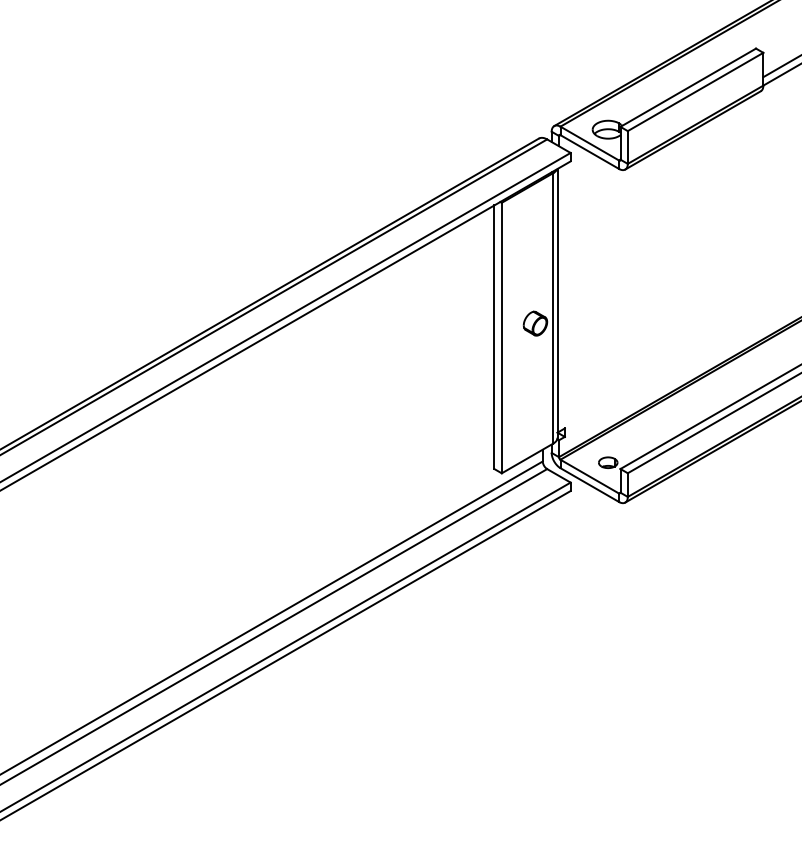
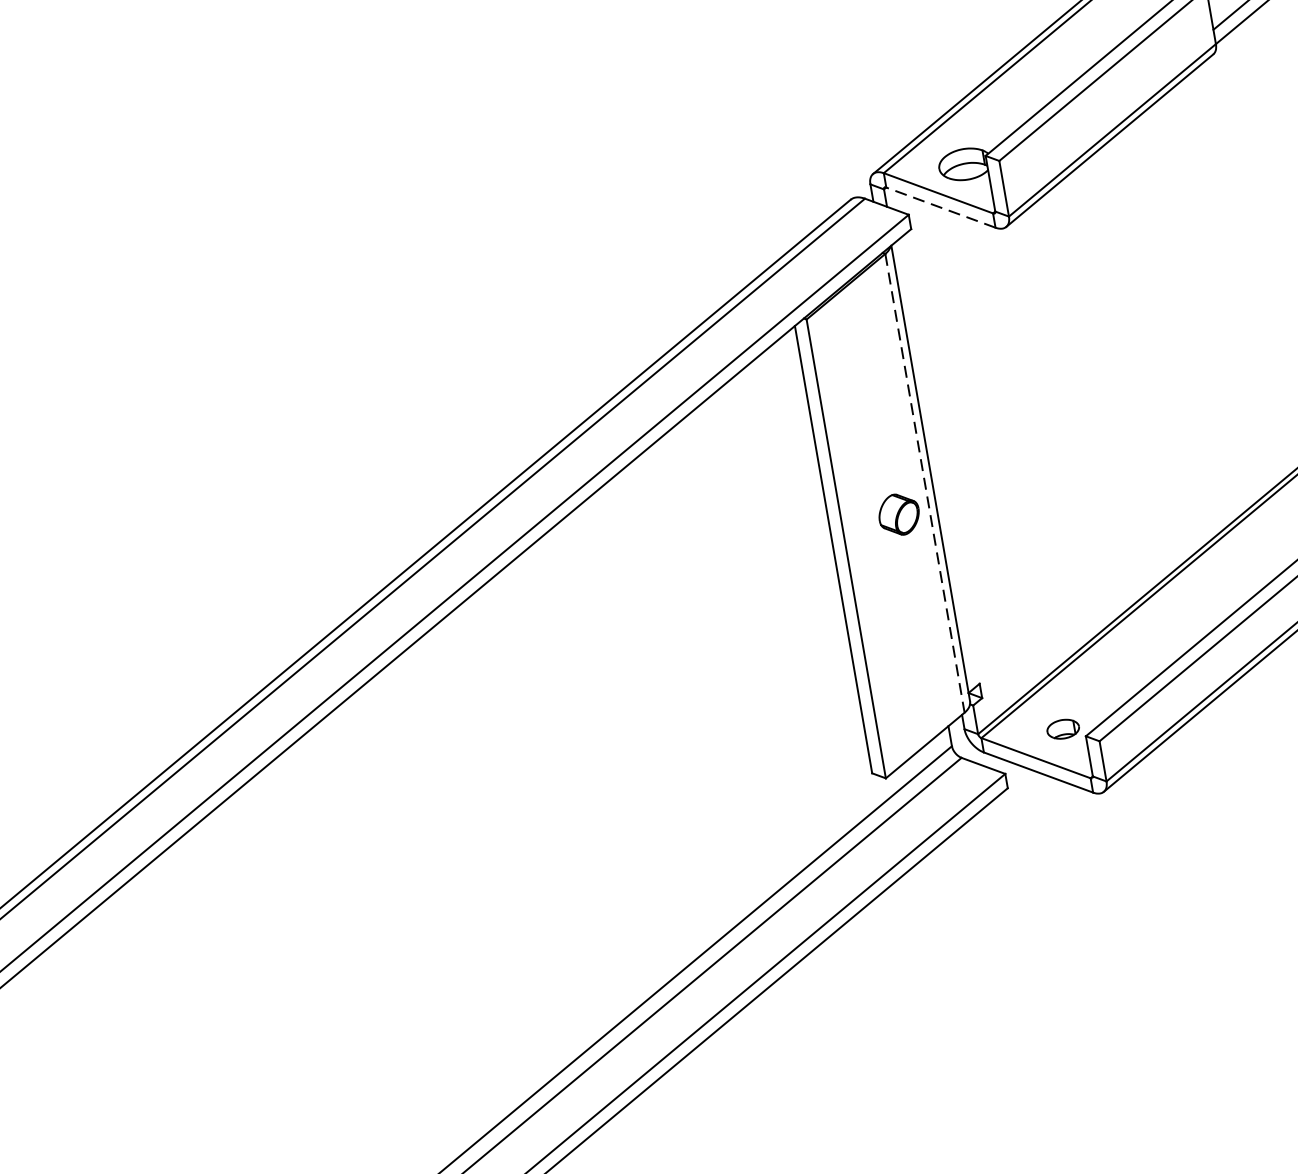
line: (589, 152) -> (940, 208), solid -> dashed
line: (553, 308) -> (925, 483), solid -> dashed

